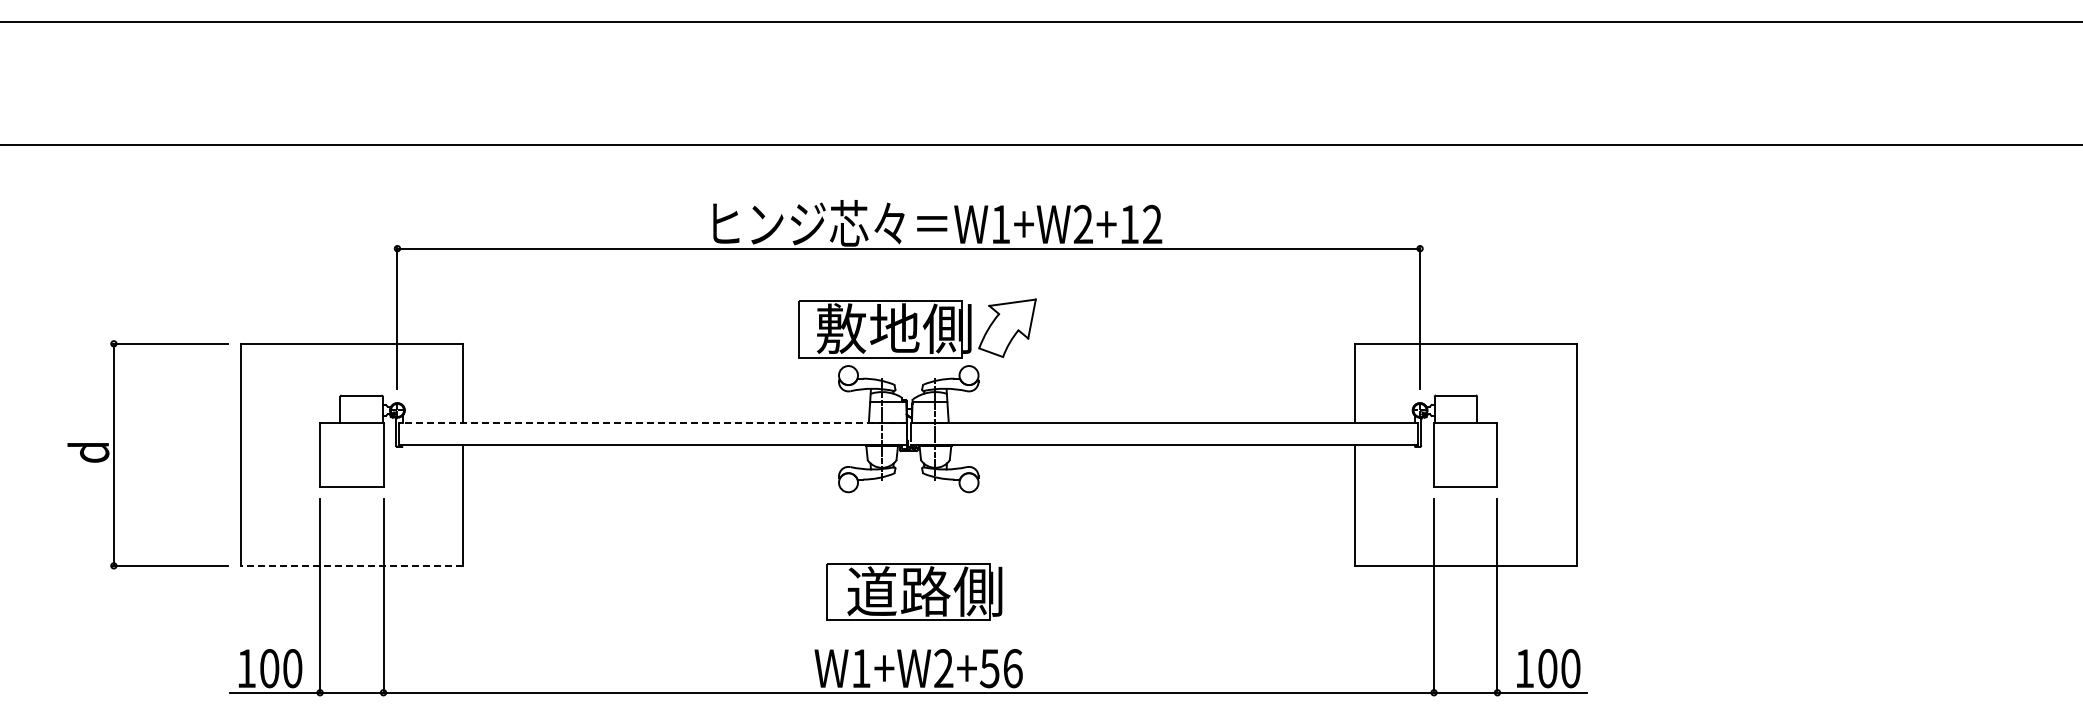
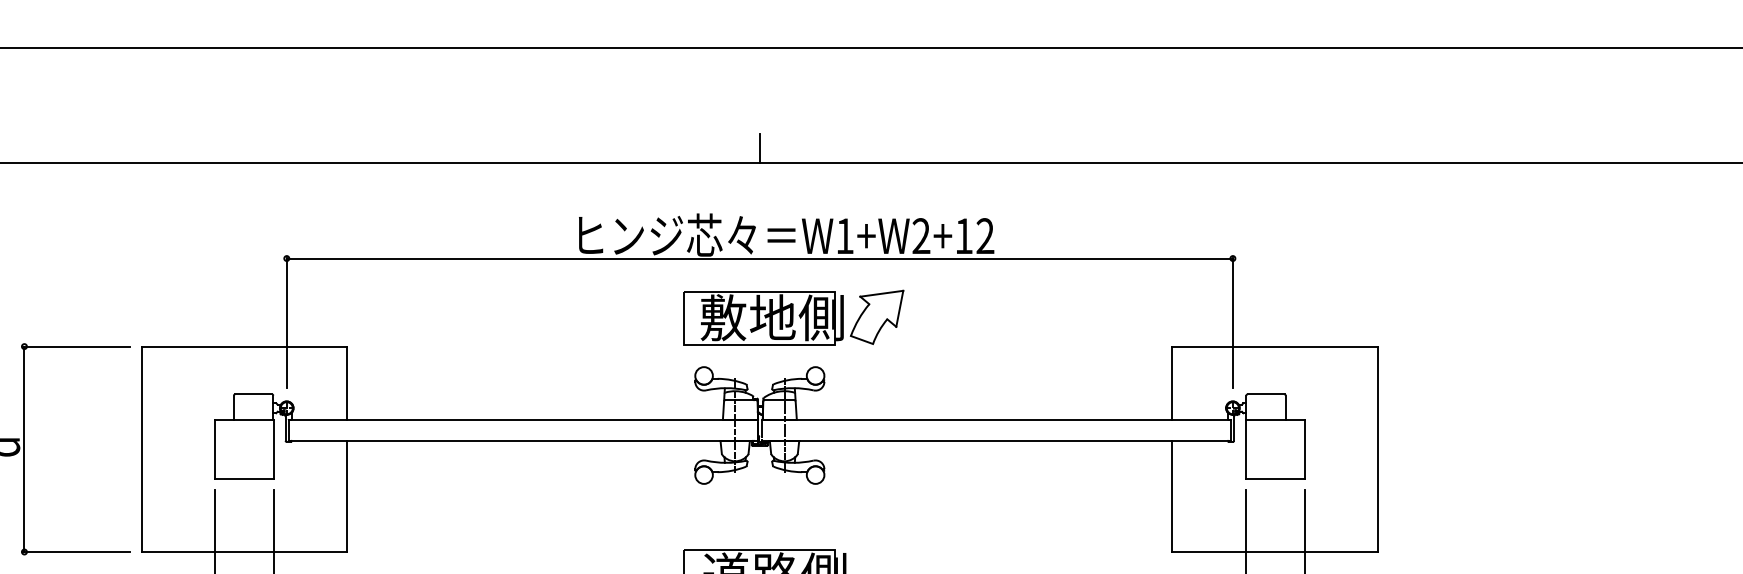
line: (908, 129) -> (759, 148), added
part: (917, 328) -> (793, 317), moved
line: (653, 423) -> (523, 420), dashed -> solid
line: (351, 565) -> (244, 551), dashed -> solid

